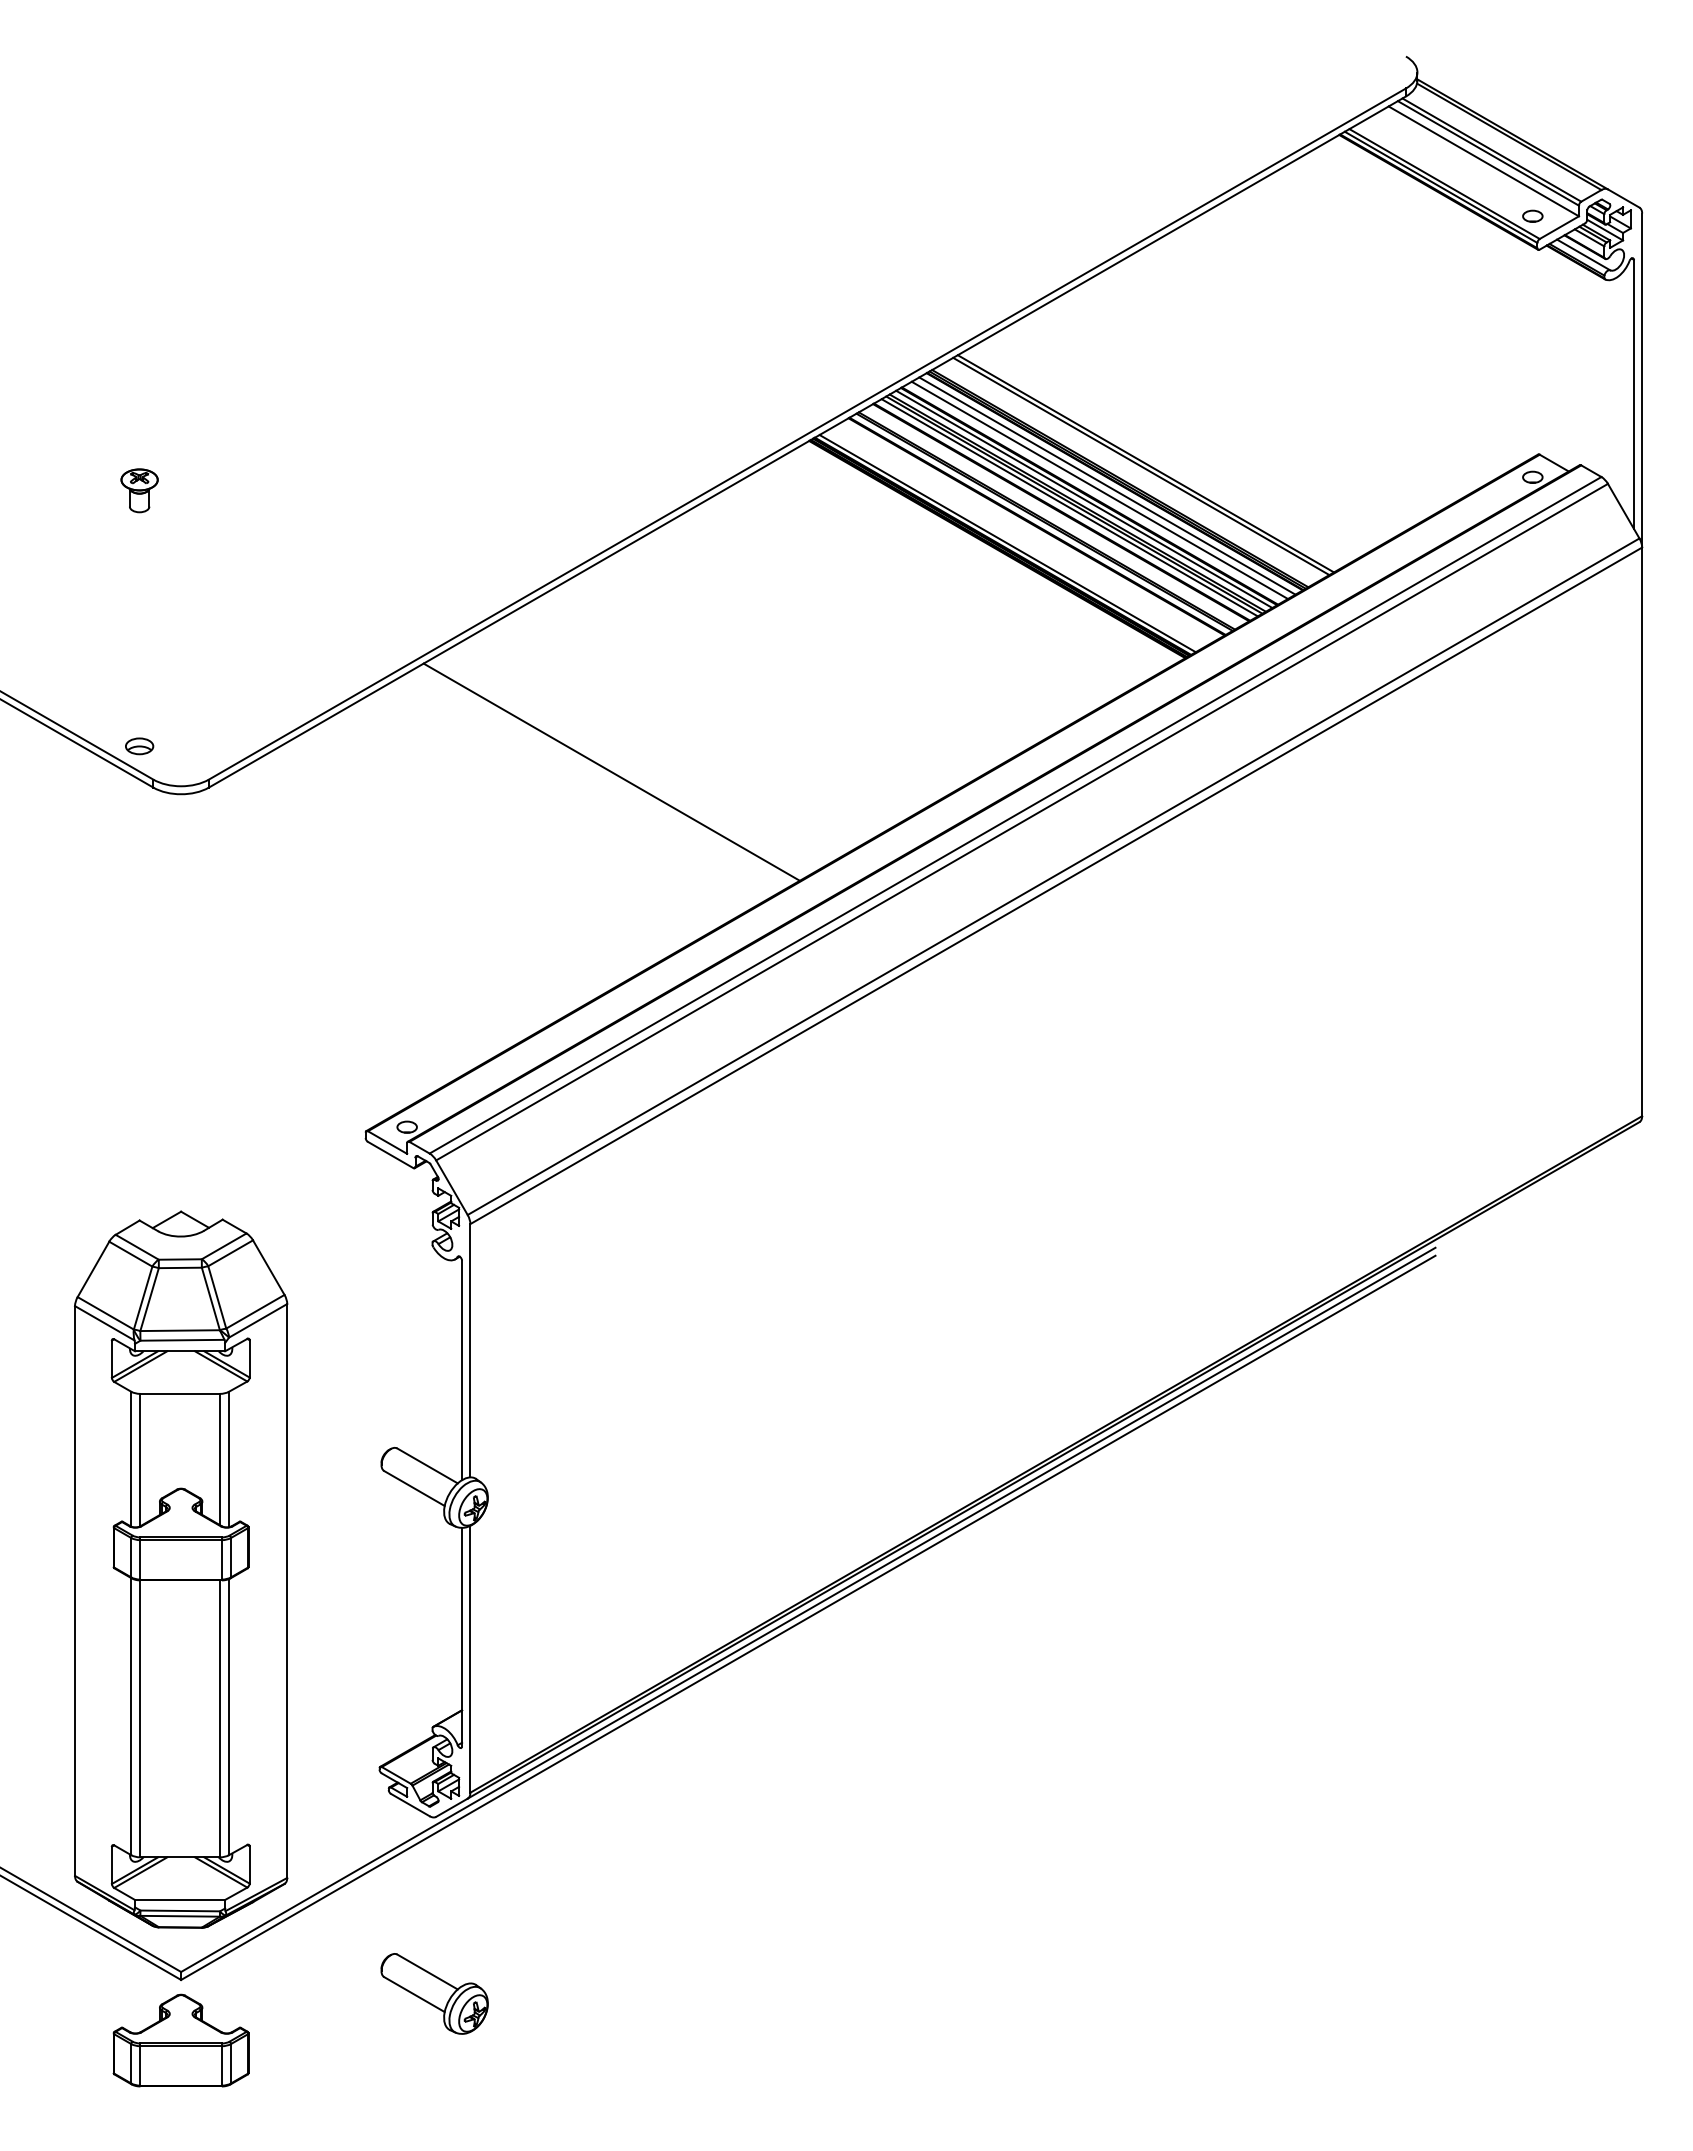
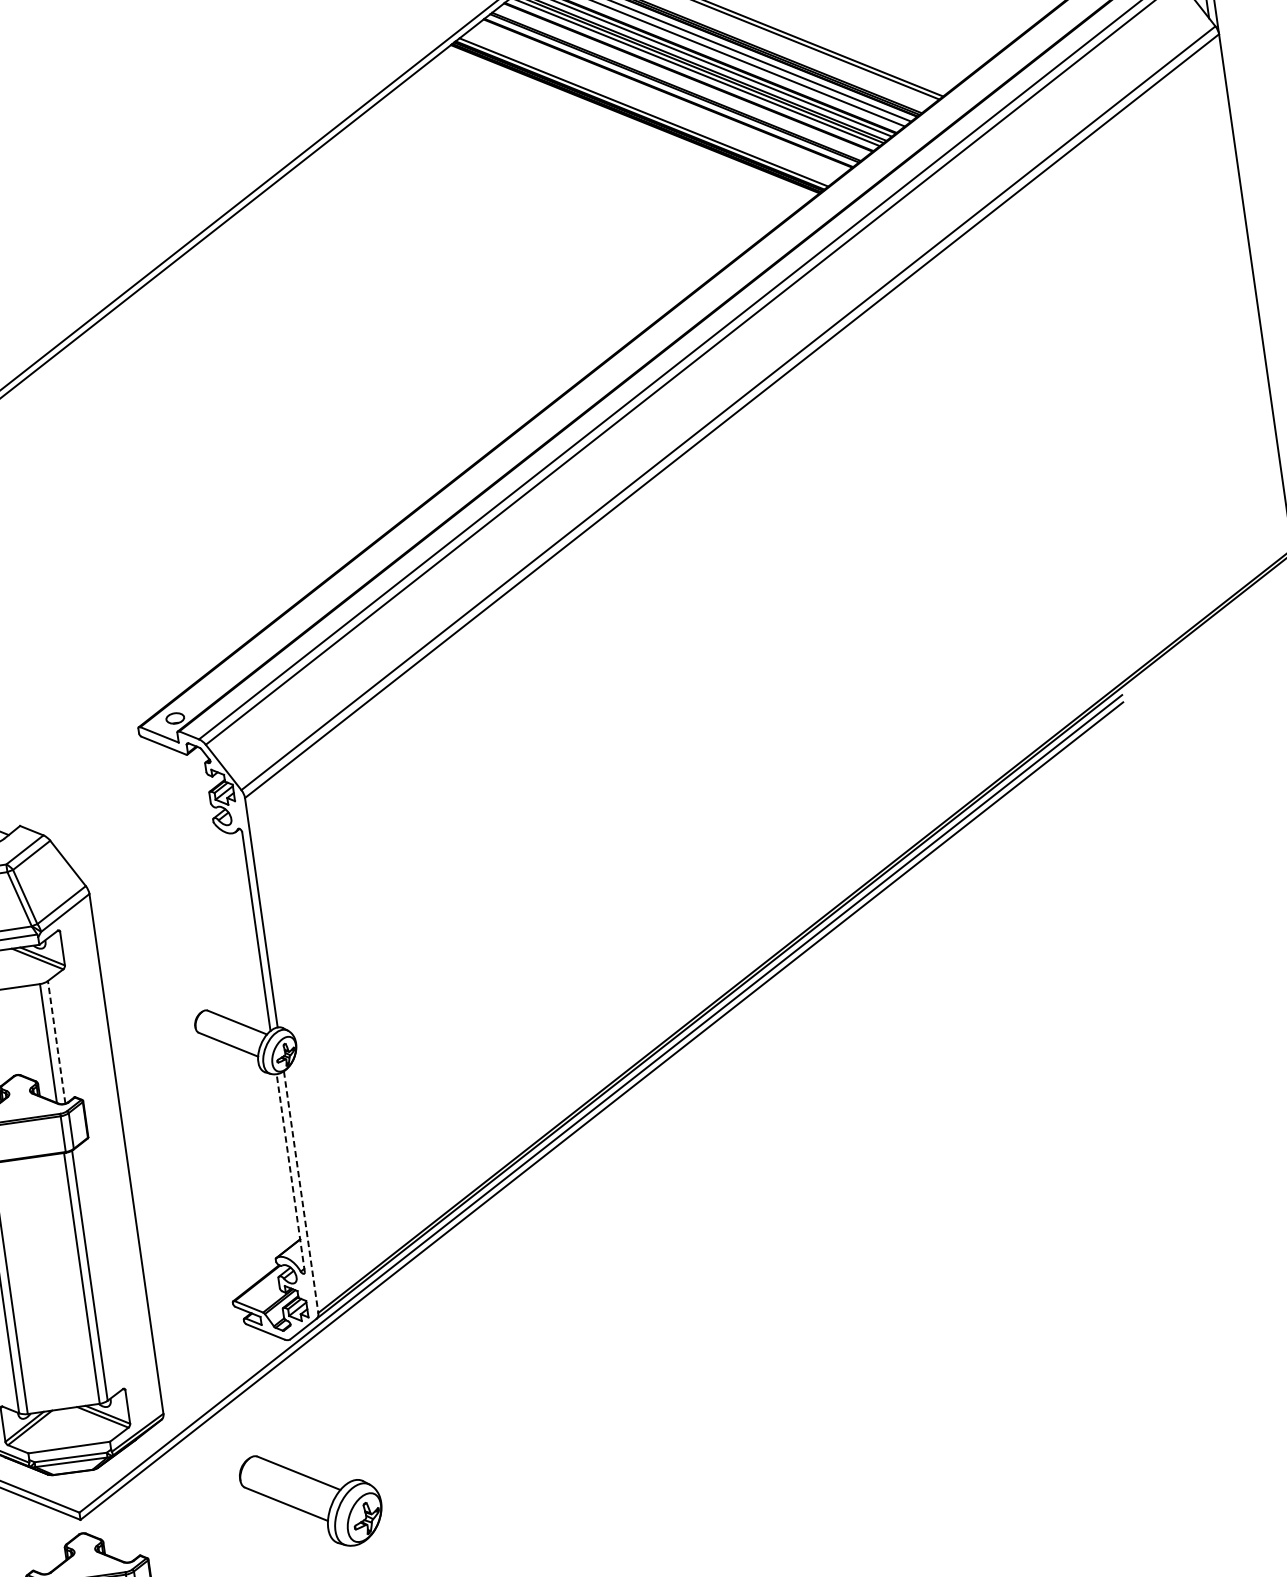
line: (611, 771) -> (314, 369), removed
line: (228, 1459) -> (56, 1042), solid -> dashed
line: (462, 1636) -> (291, 1172), solid -> dashed
line: (470, 1659) -> (301, 1192), solid -> dashed
part: (434, 1993) -> (311, 1499), size x1.4

